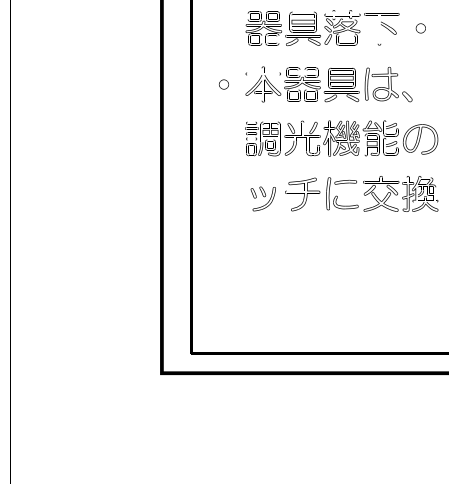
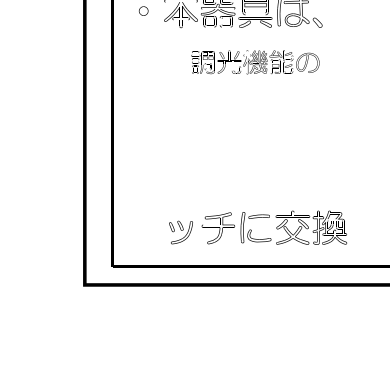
part: (341, 138) -> (255, 62), size x0.7
part: (337, 196) -> (251, 230), moved

